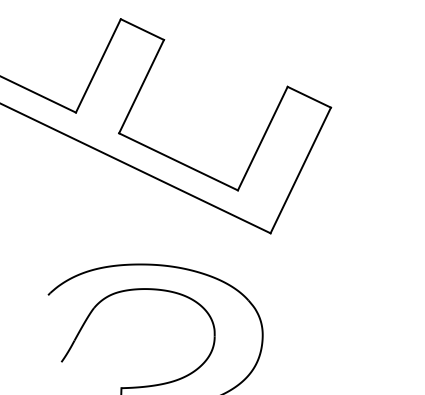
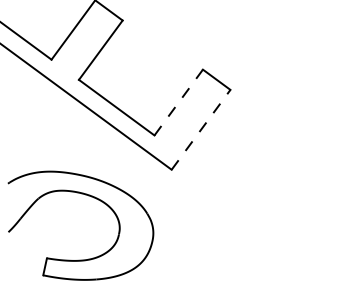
line: (262, 138) -> (178, 102), solid -> dashed
line: (301, 169) -> (201, 129), solid -> dashed

